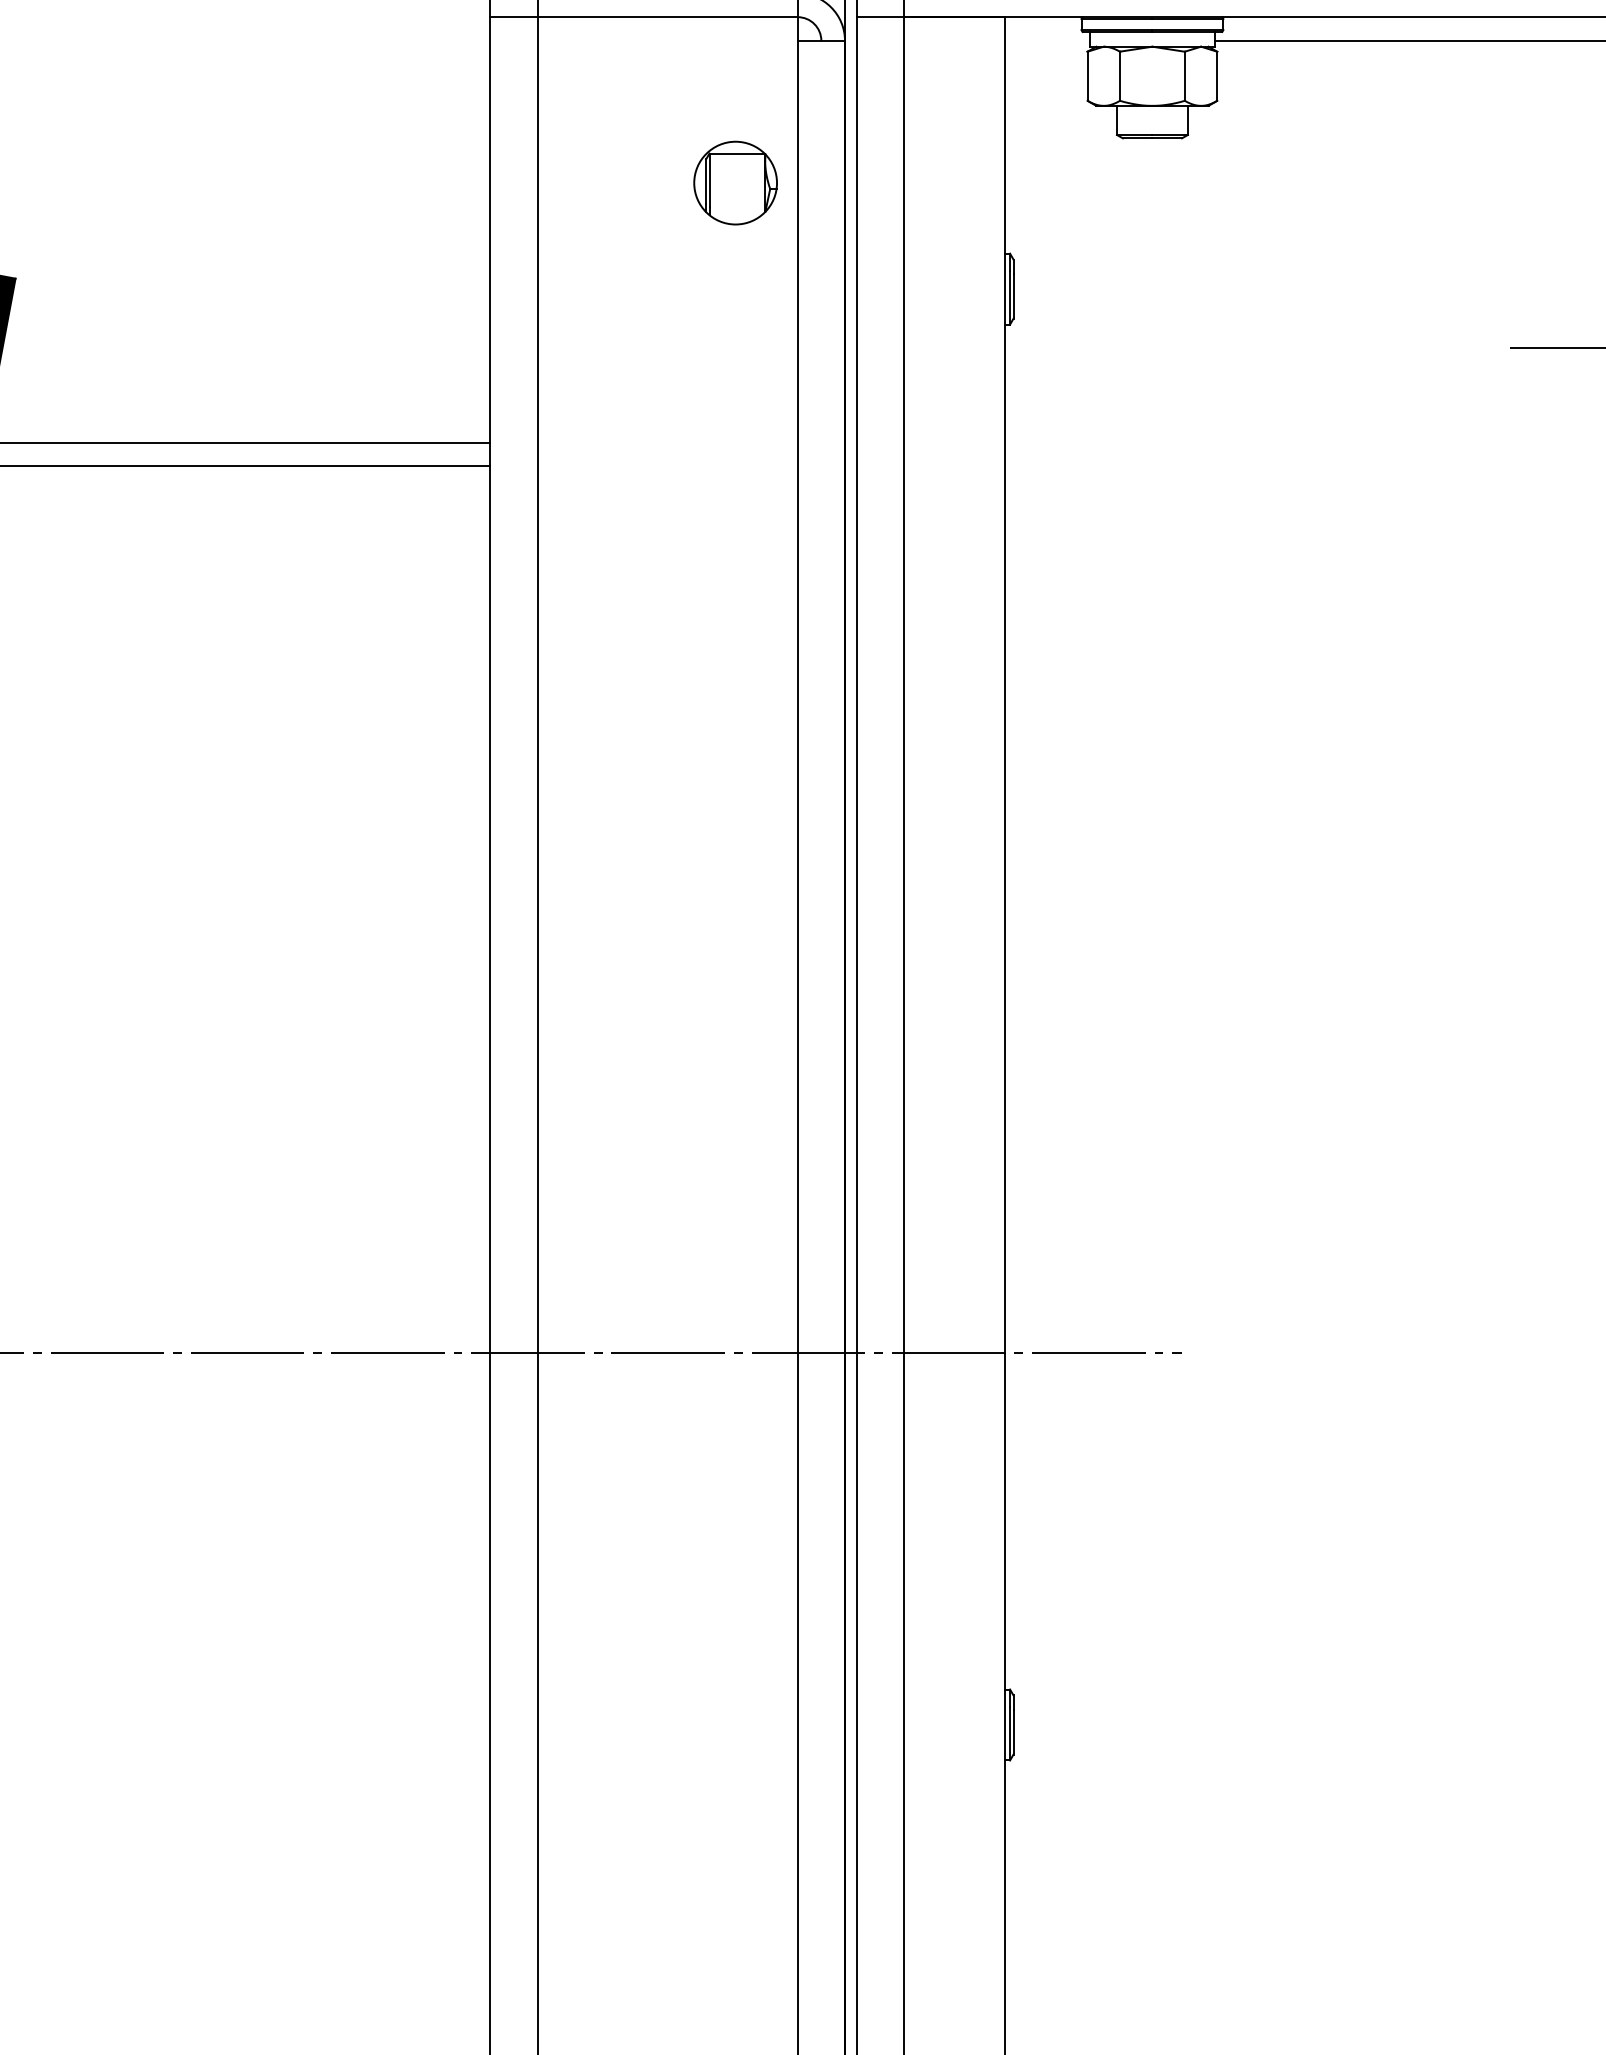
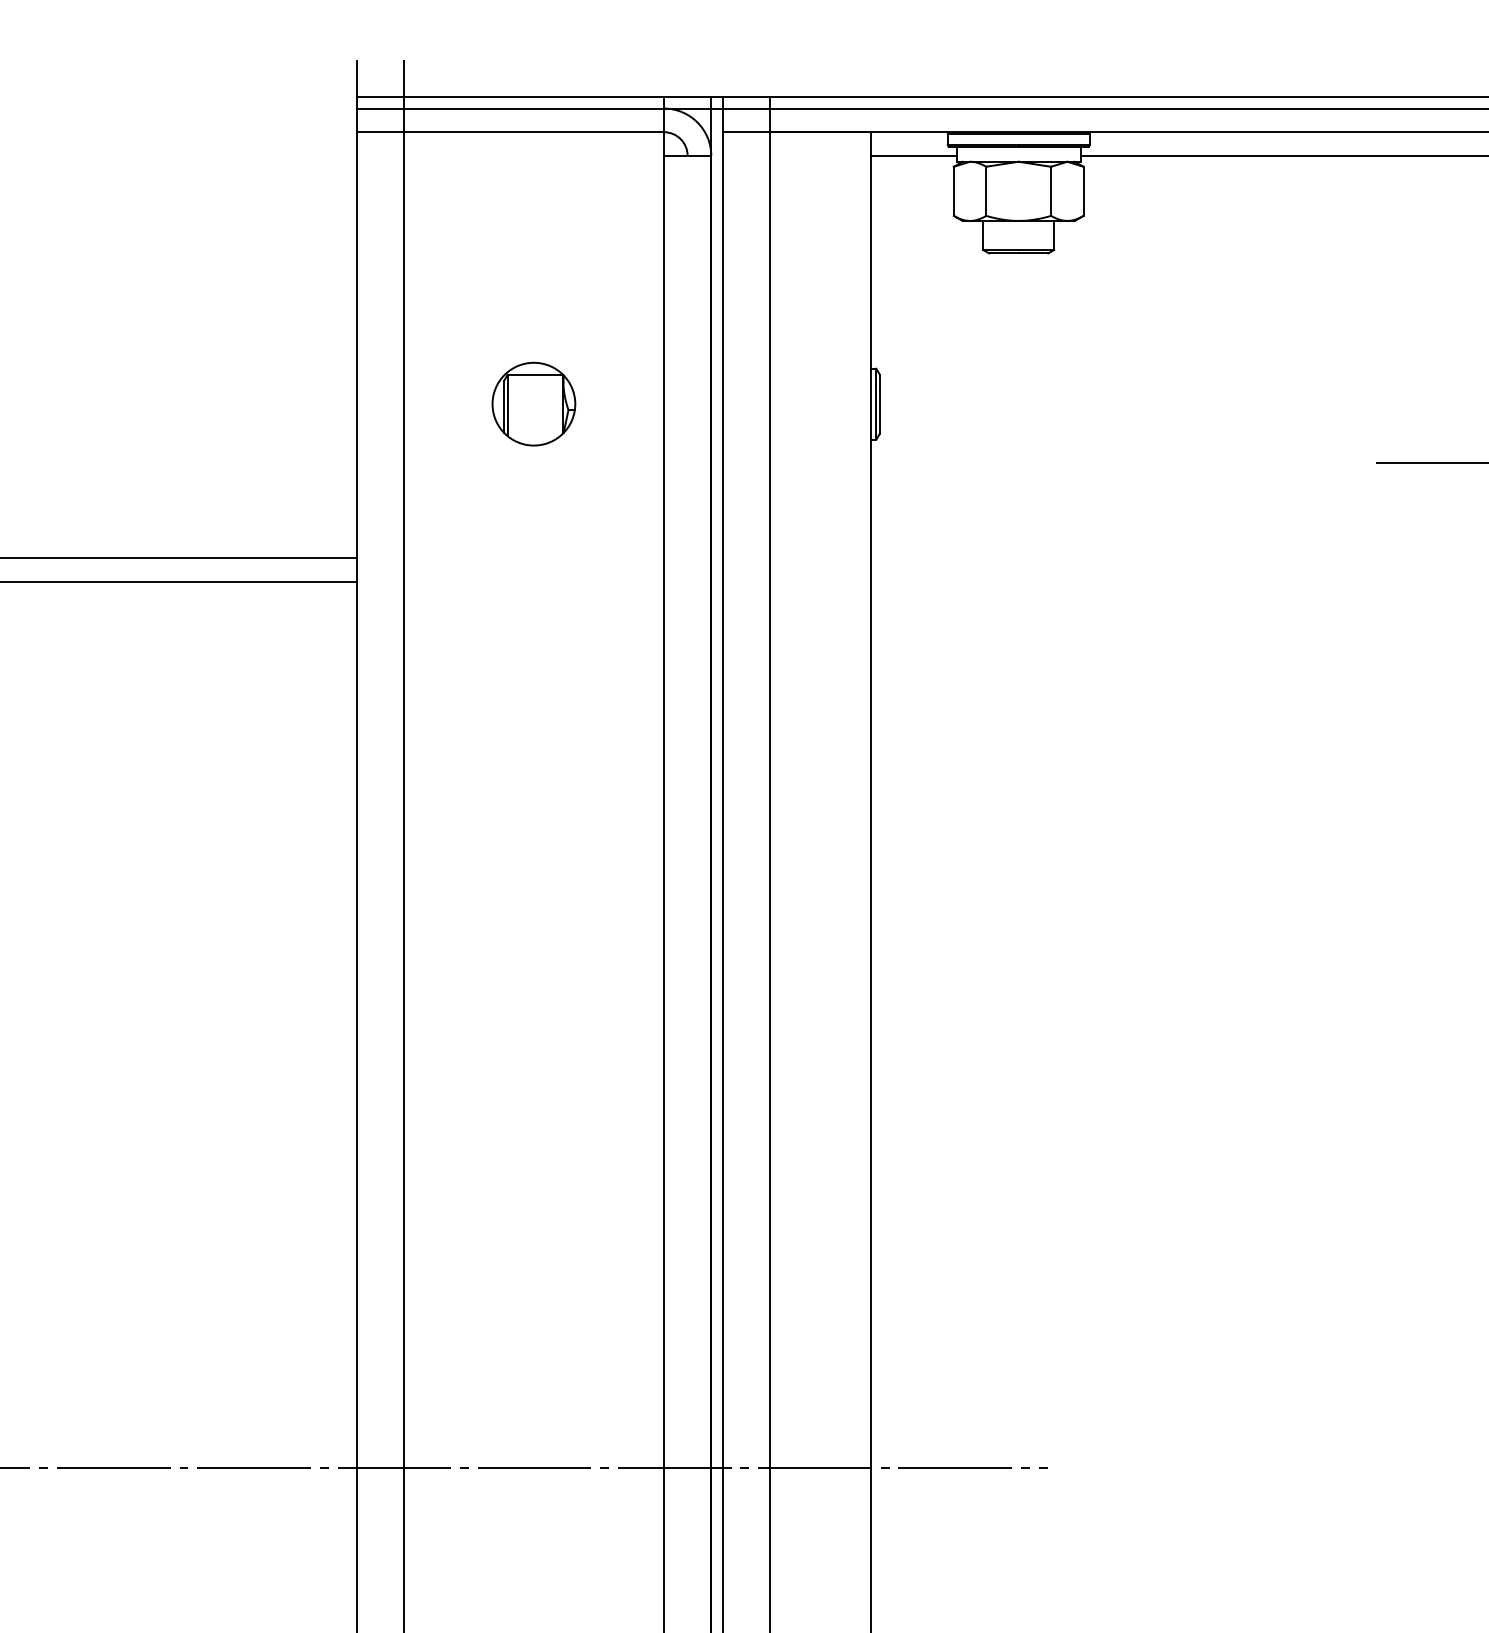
line: (1047, 40) -> (913, 155), added
part: (735, 182) -> (533, 403), moved

